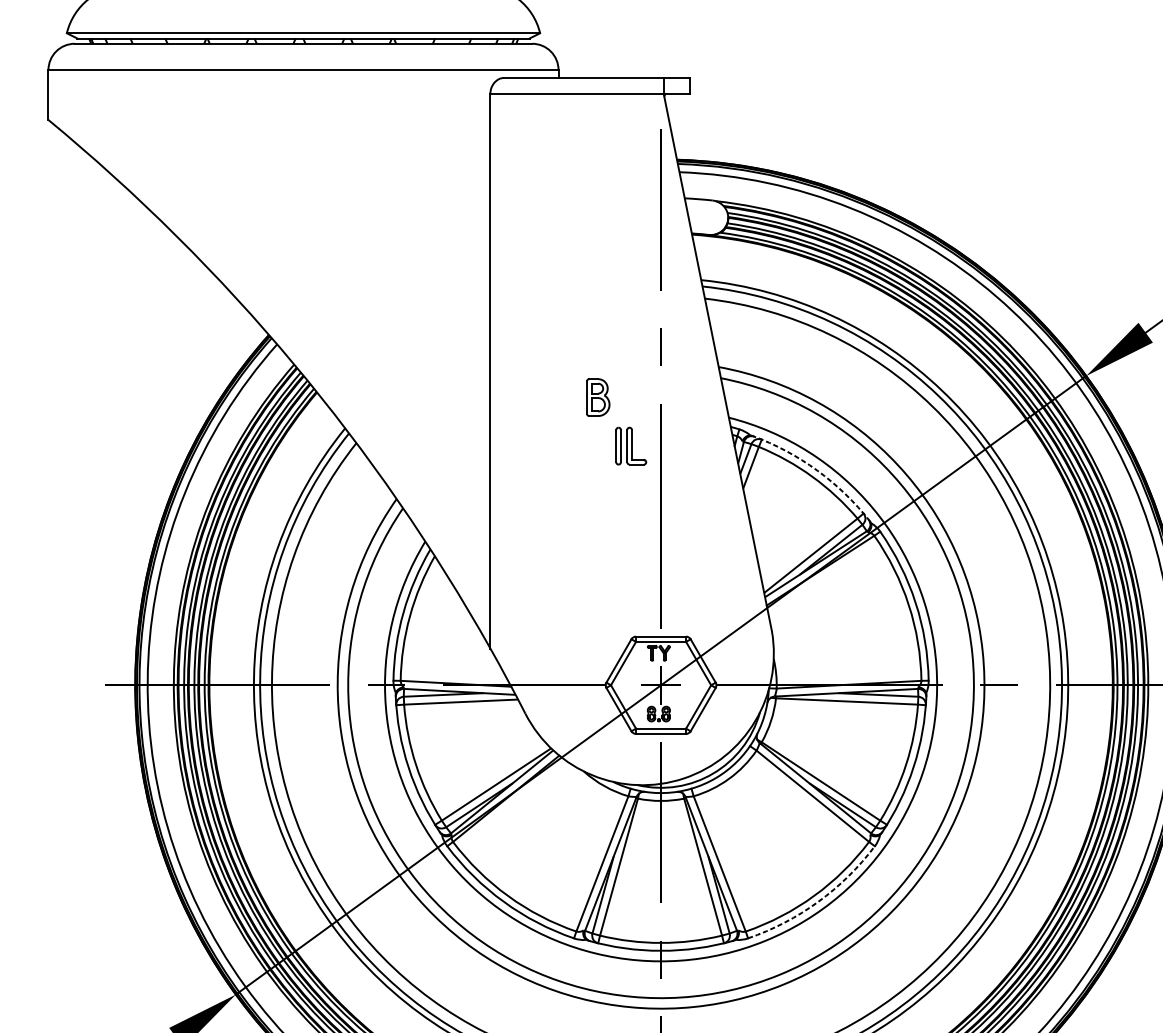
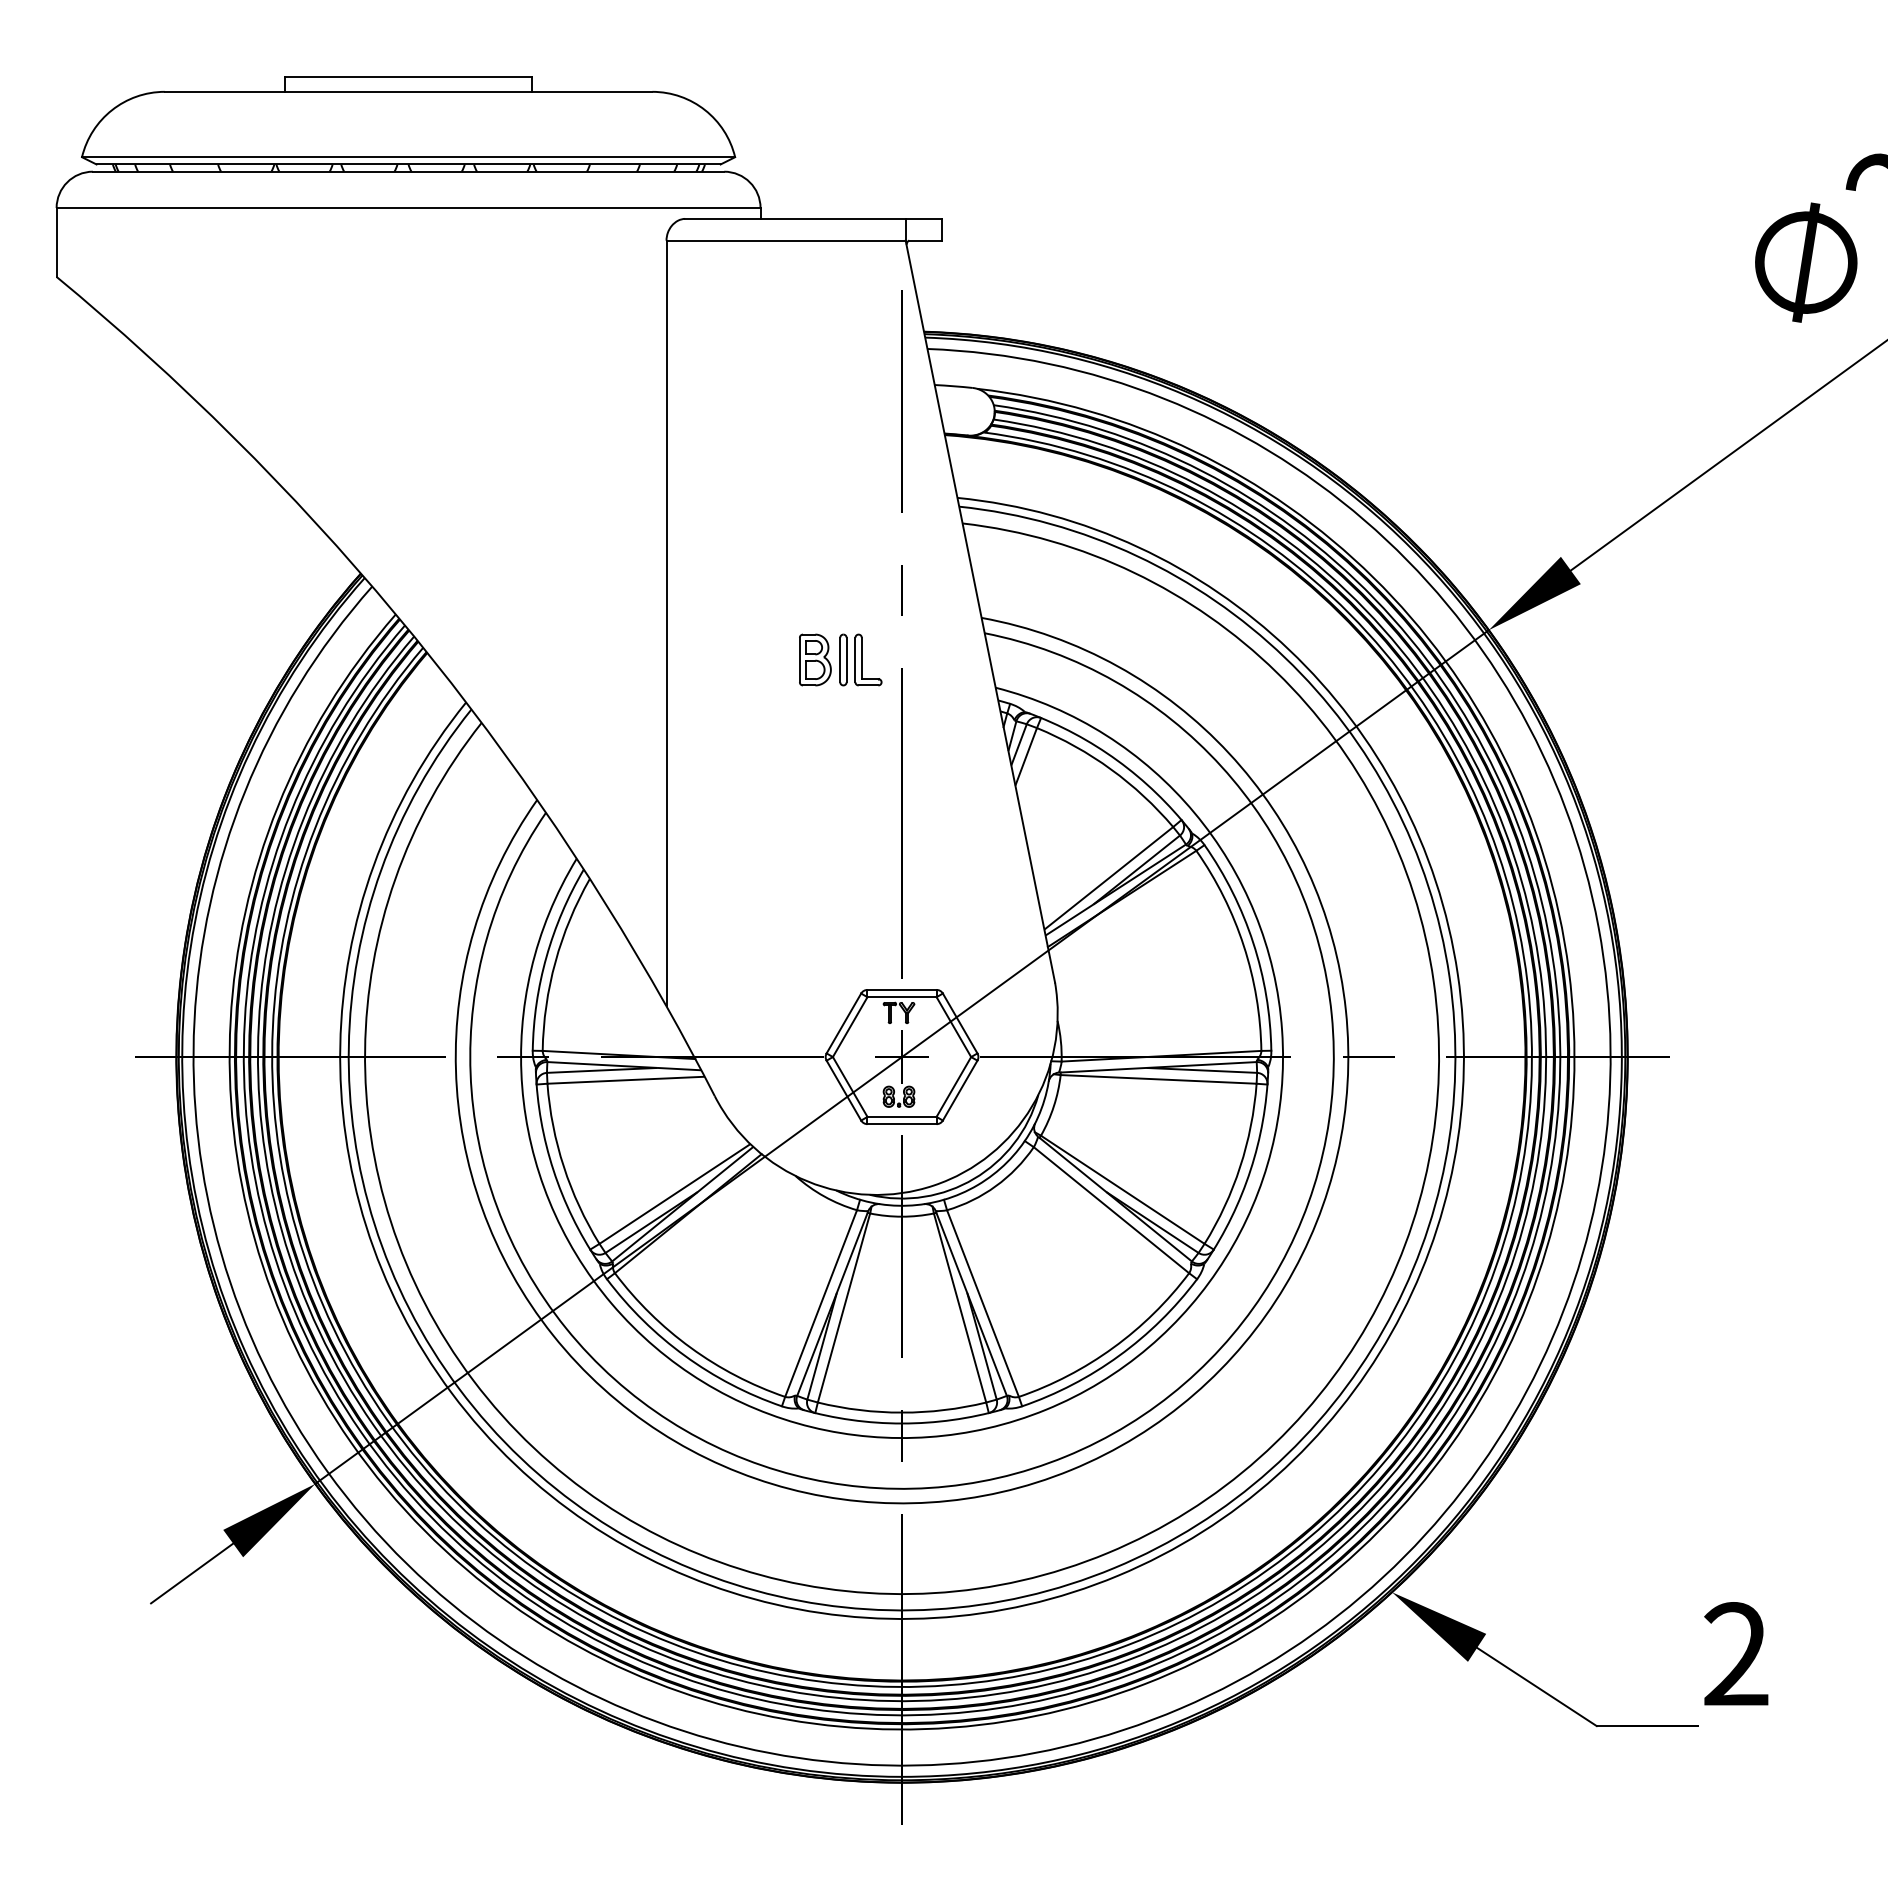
part: (630, 445) -> (860, 659), moved
arc: (817, 470) -> (1117, 760), dashed -> solid
arc: (818, 901) -> (1119, 1355), dashed -> solid

